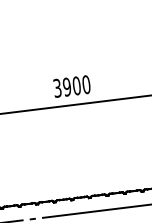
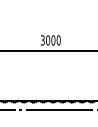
text: (66, 87) -> (47, 40), 3900 -> 3000

